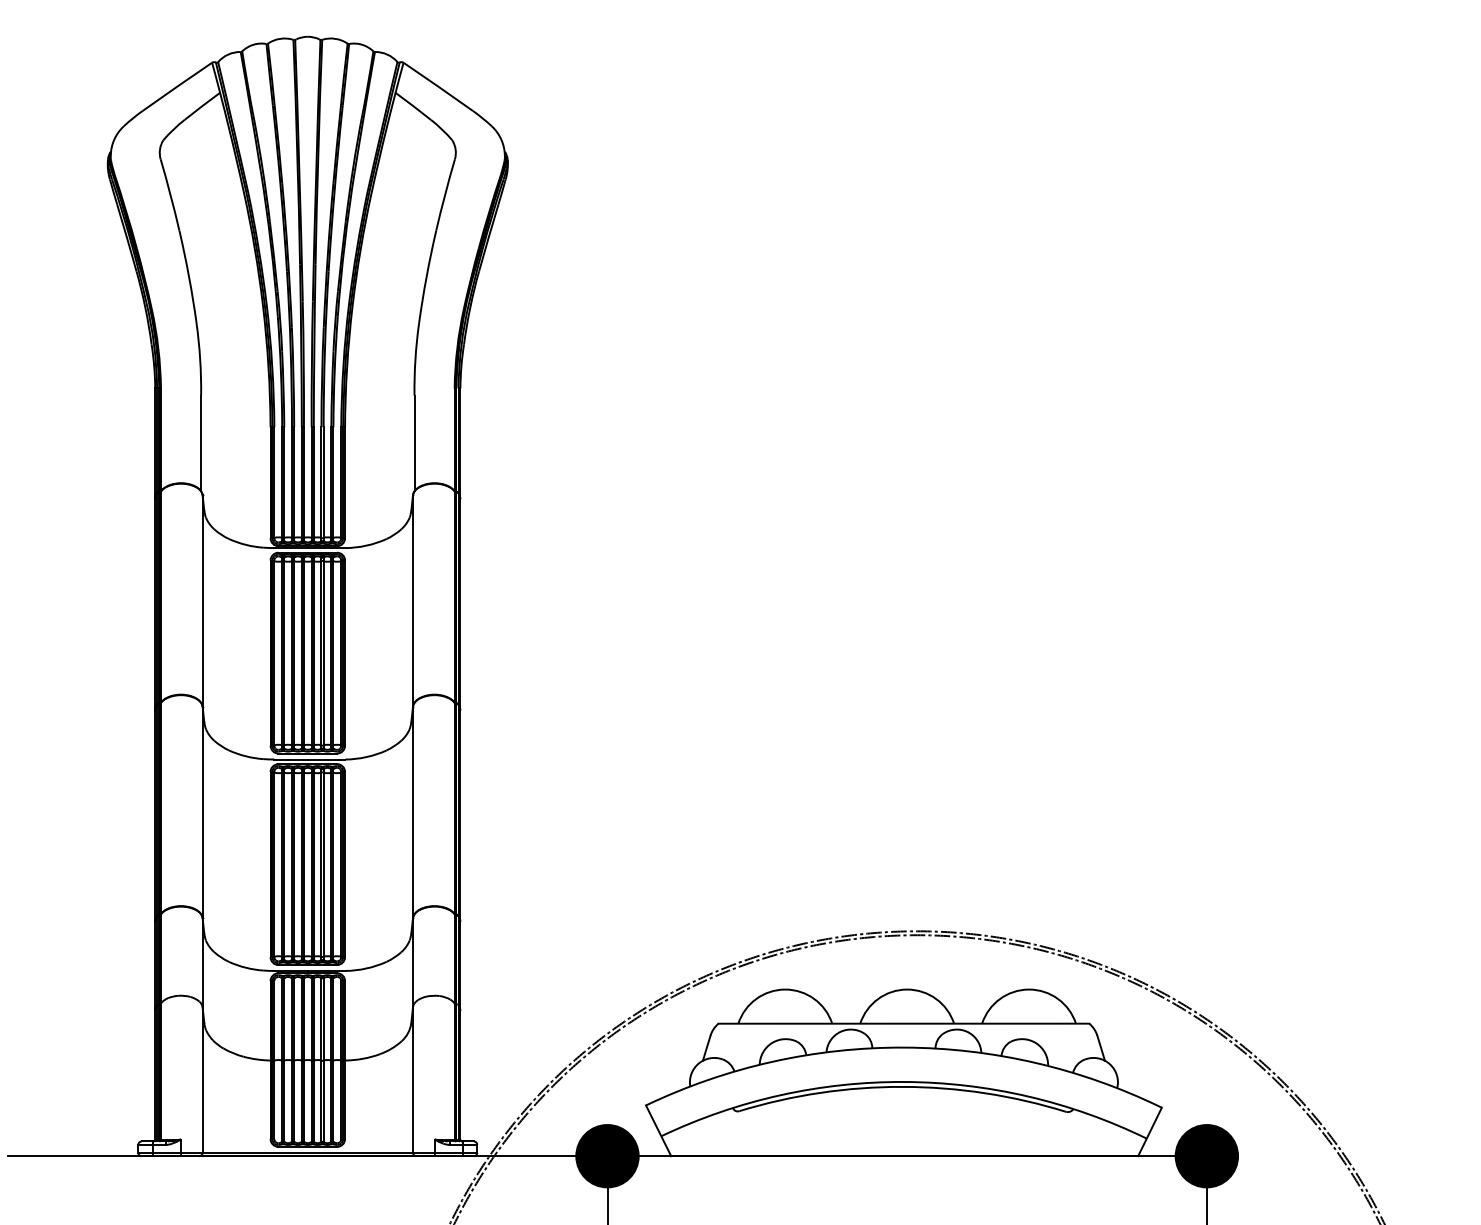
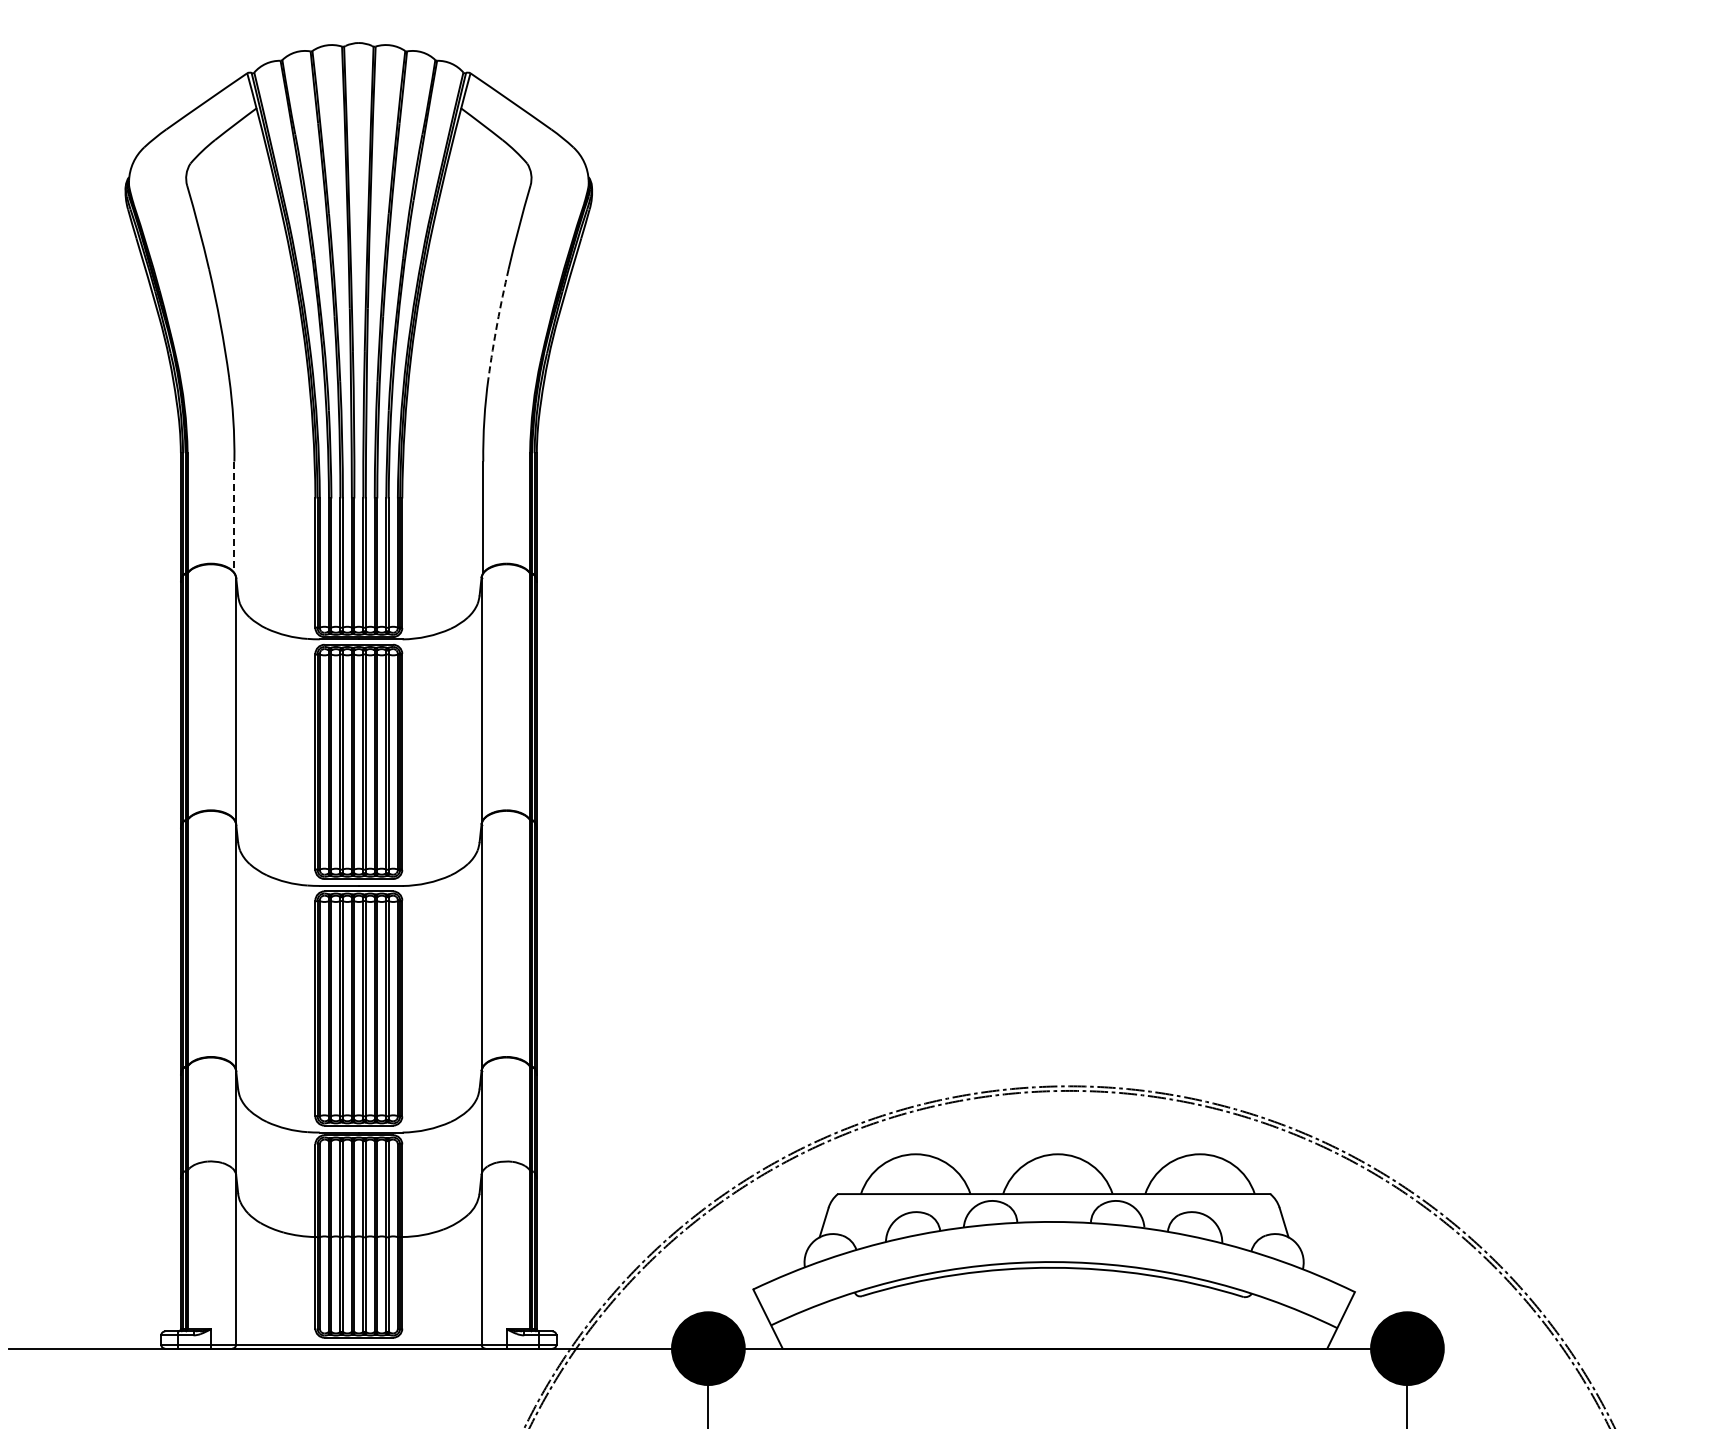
arc: (426, 277) -> (497, 323), solid -> dashed
line: (201, 443) -> (234, 517), solid -> dashed

